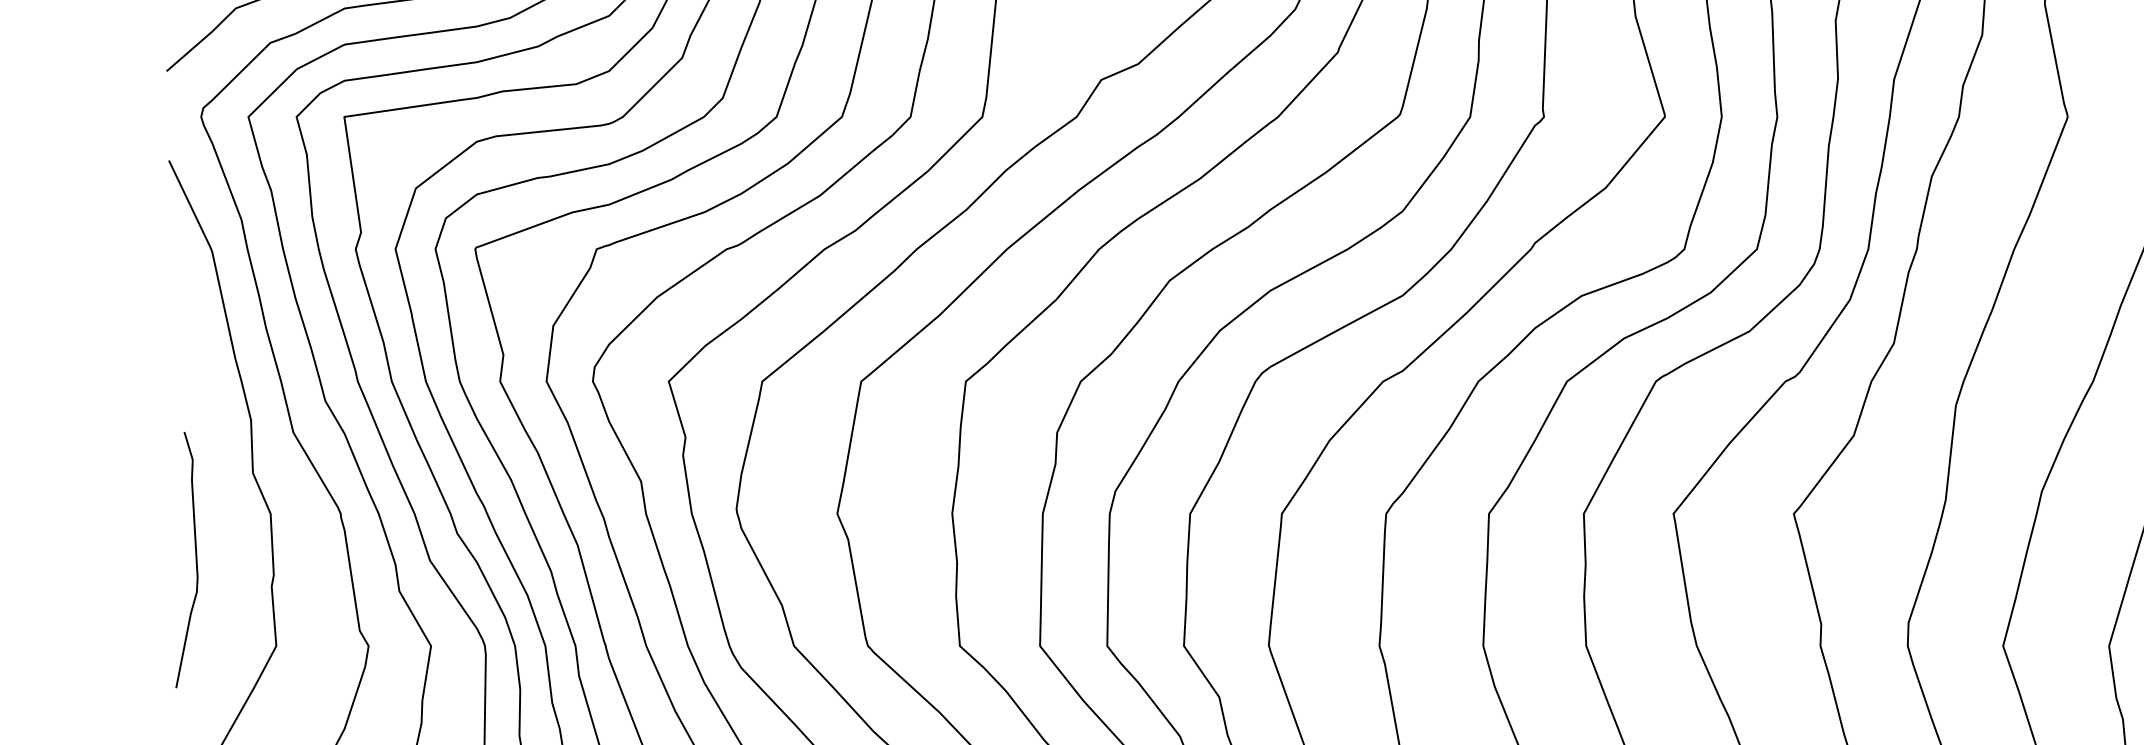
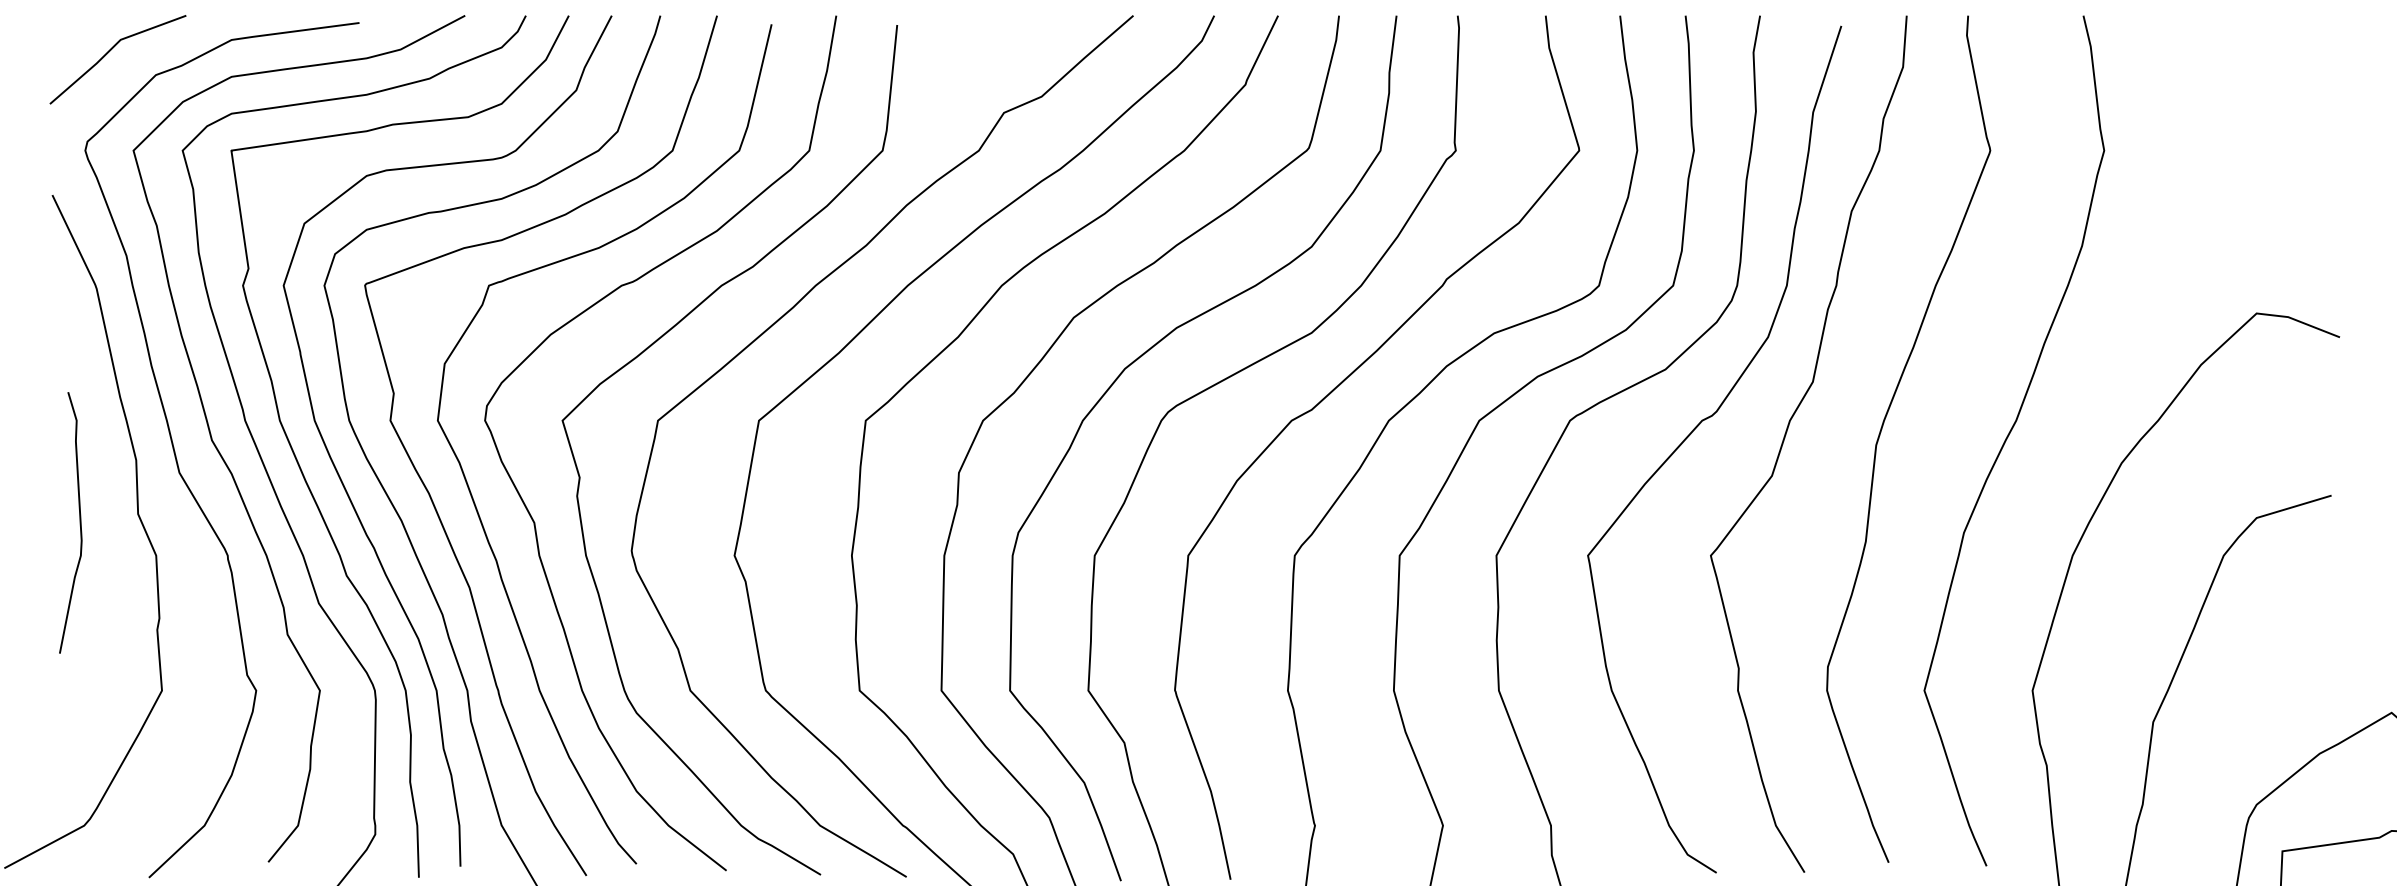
curve: (195, 559) -> (79, 522), moved

